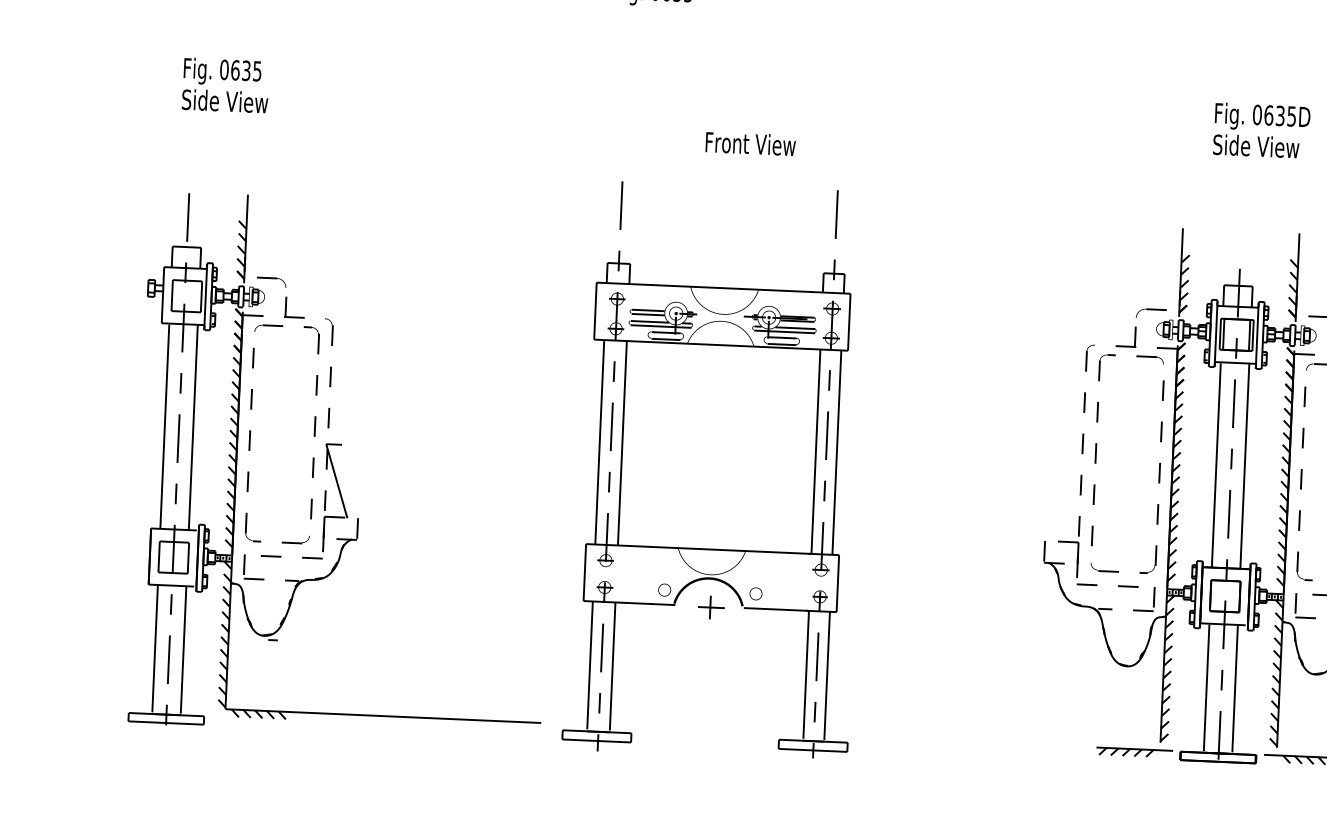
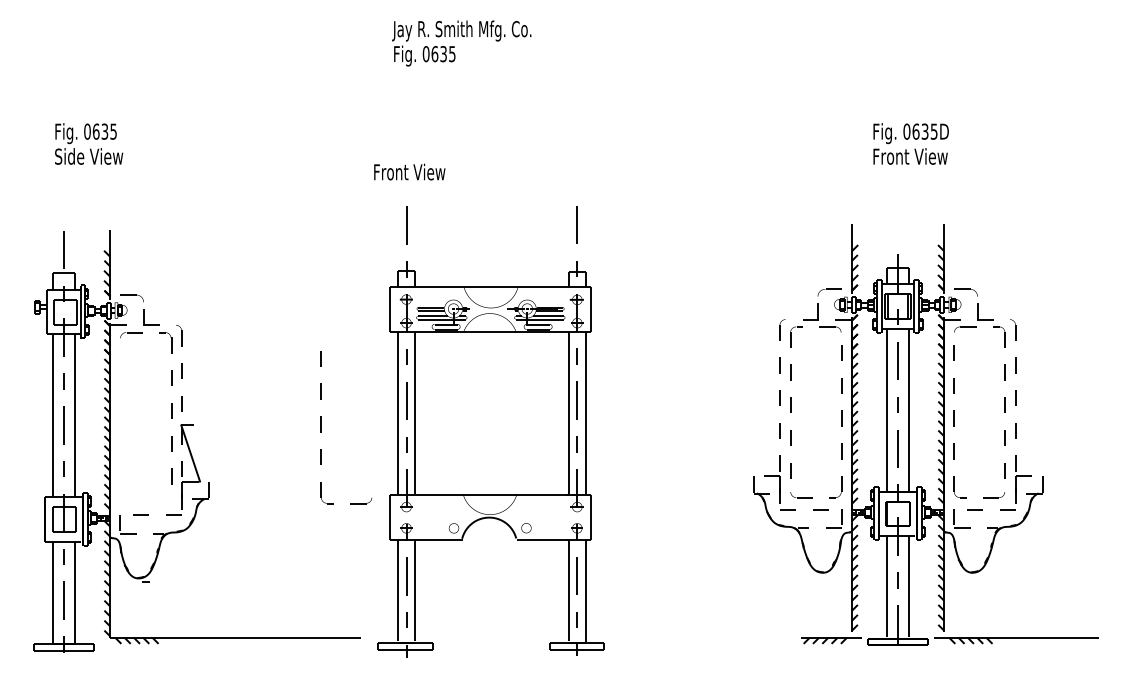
text: (750, 143) -> (409, 171), moved
text: (1260, 146) -> (910, 156), Side View -> Front View
part: (249, 444) -> (321, 427), moved
part: (711, 607) -> (491, 540), removed

